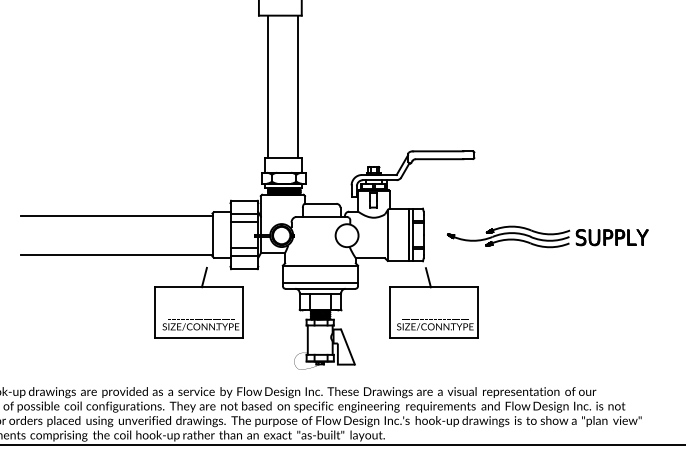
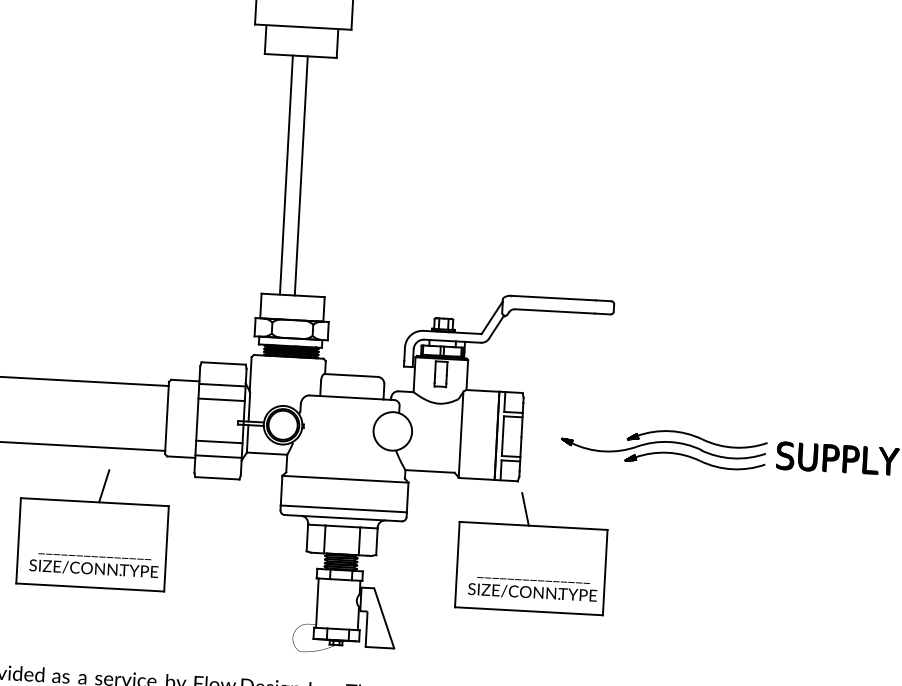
line: (267, 86) -> (301, 175), moved
line: (297, 86) -> (286, 174), moved
part: (198, 302) -> (92, 527), moved

